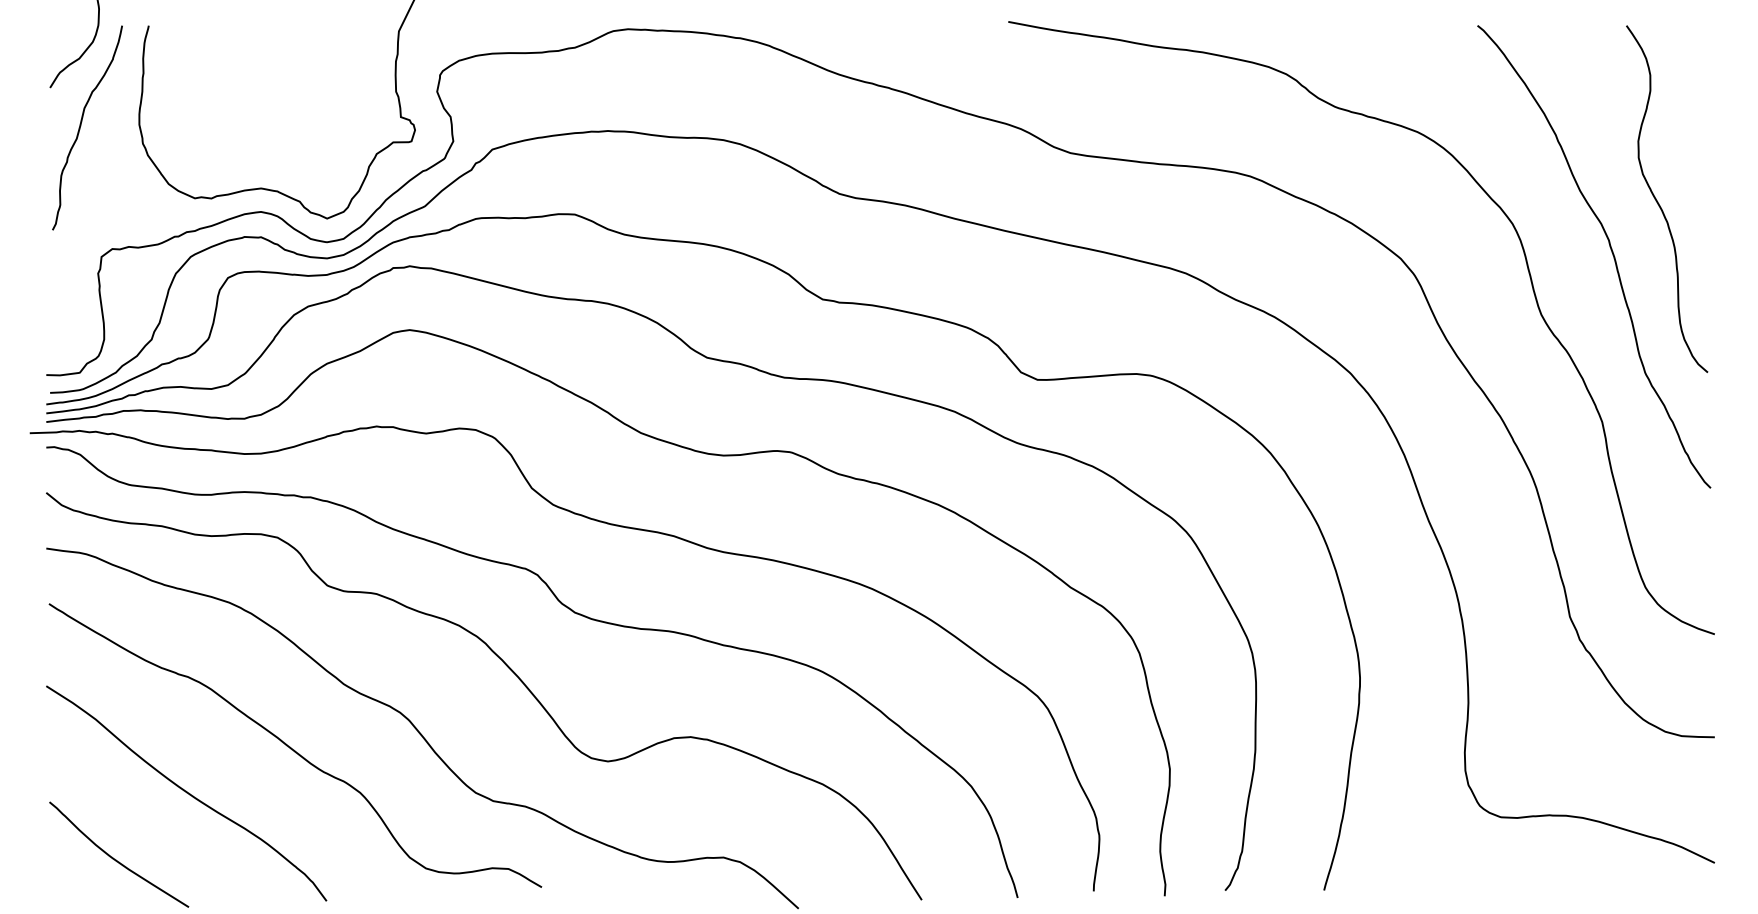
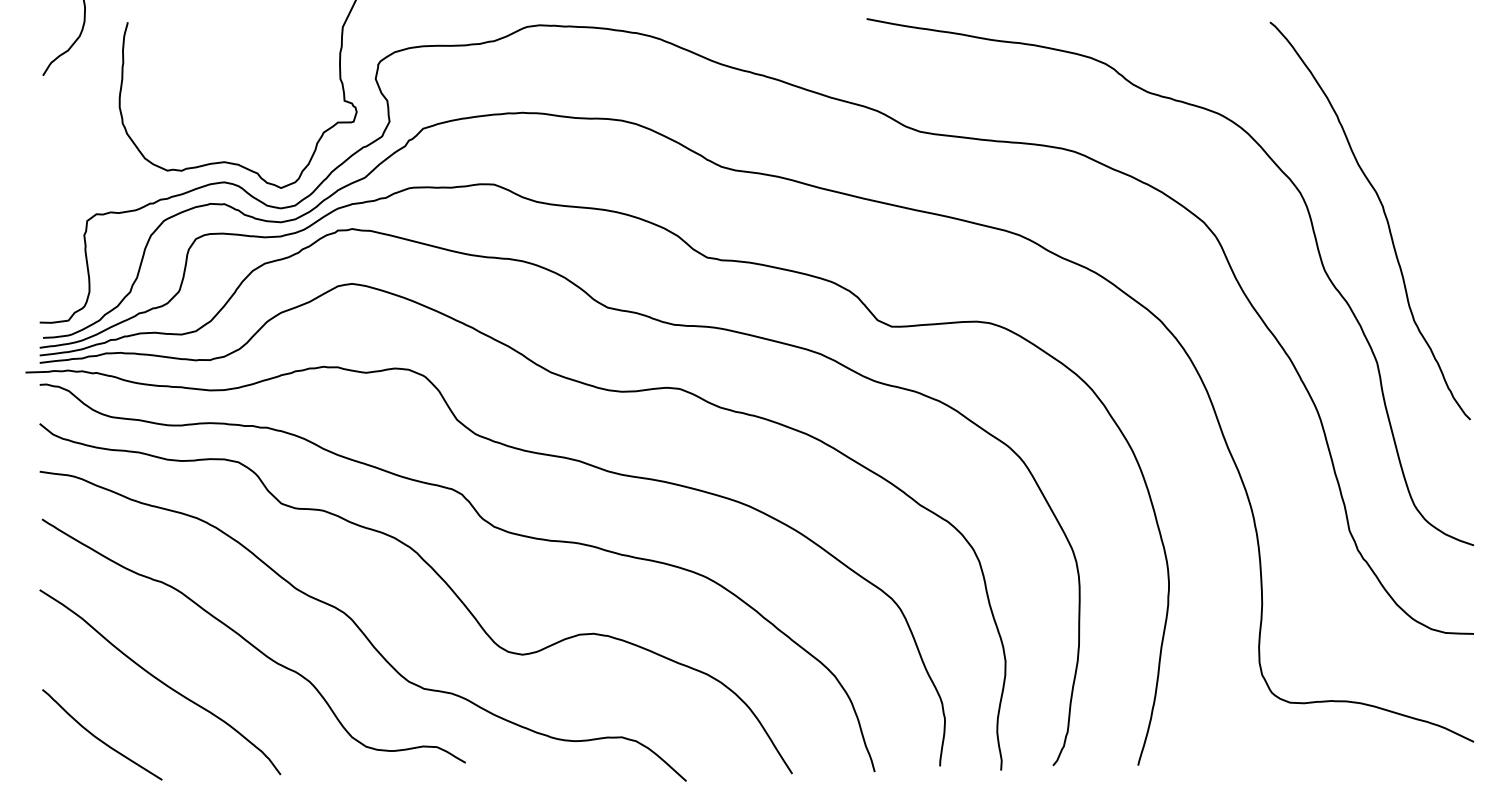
curve: (81, 126) -> (69, 108), removed
curve: (1659, 203) -> (1426, 175), removed

